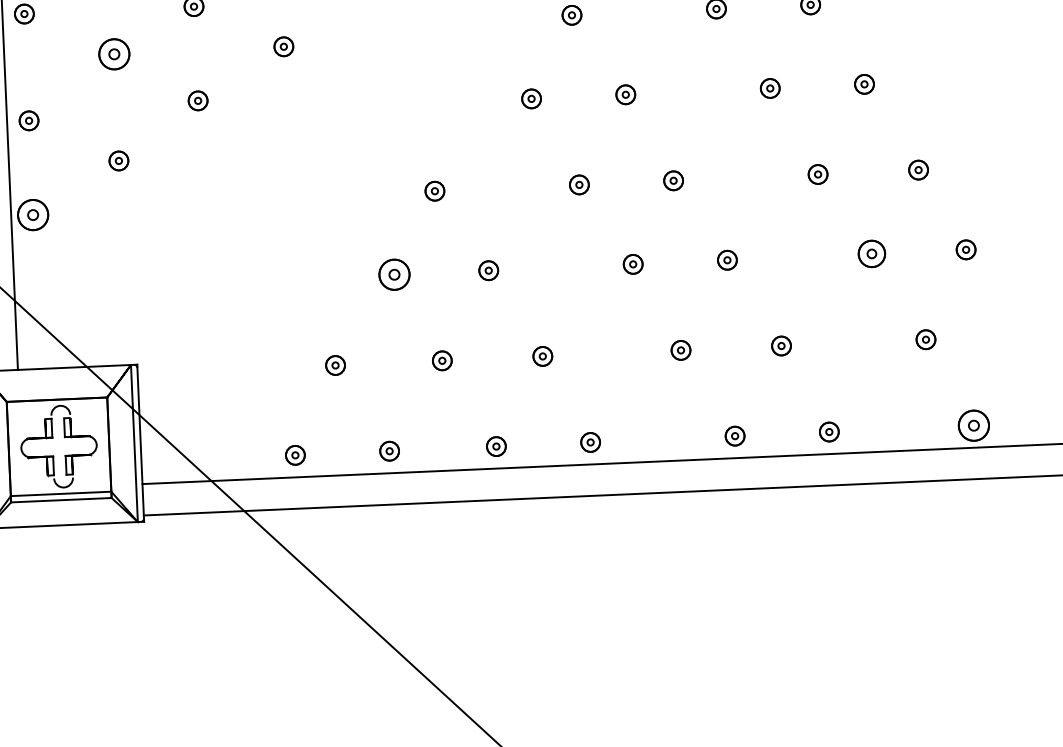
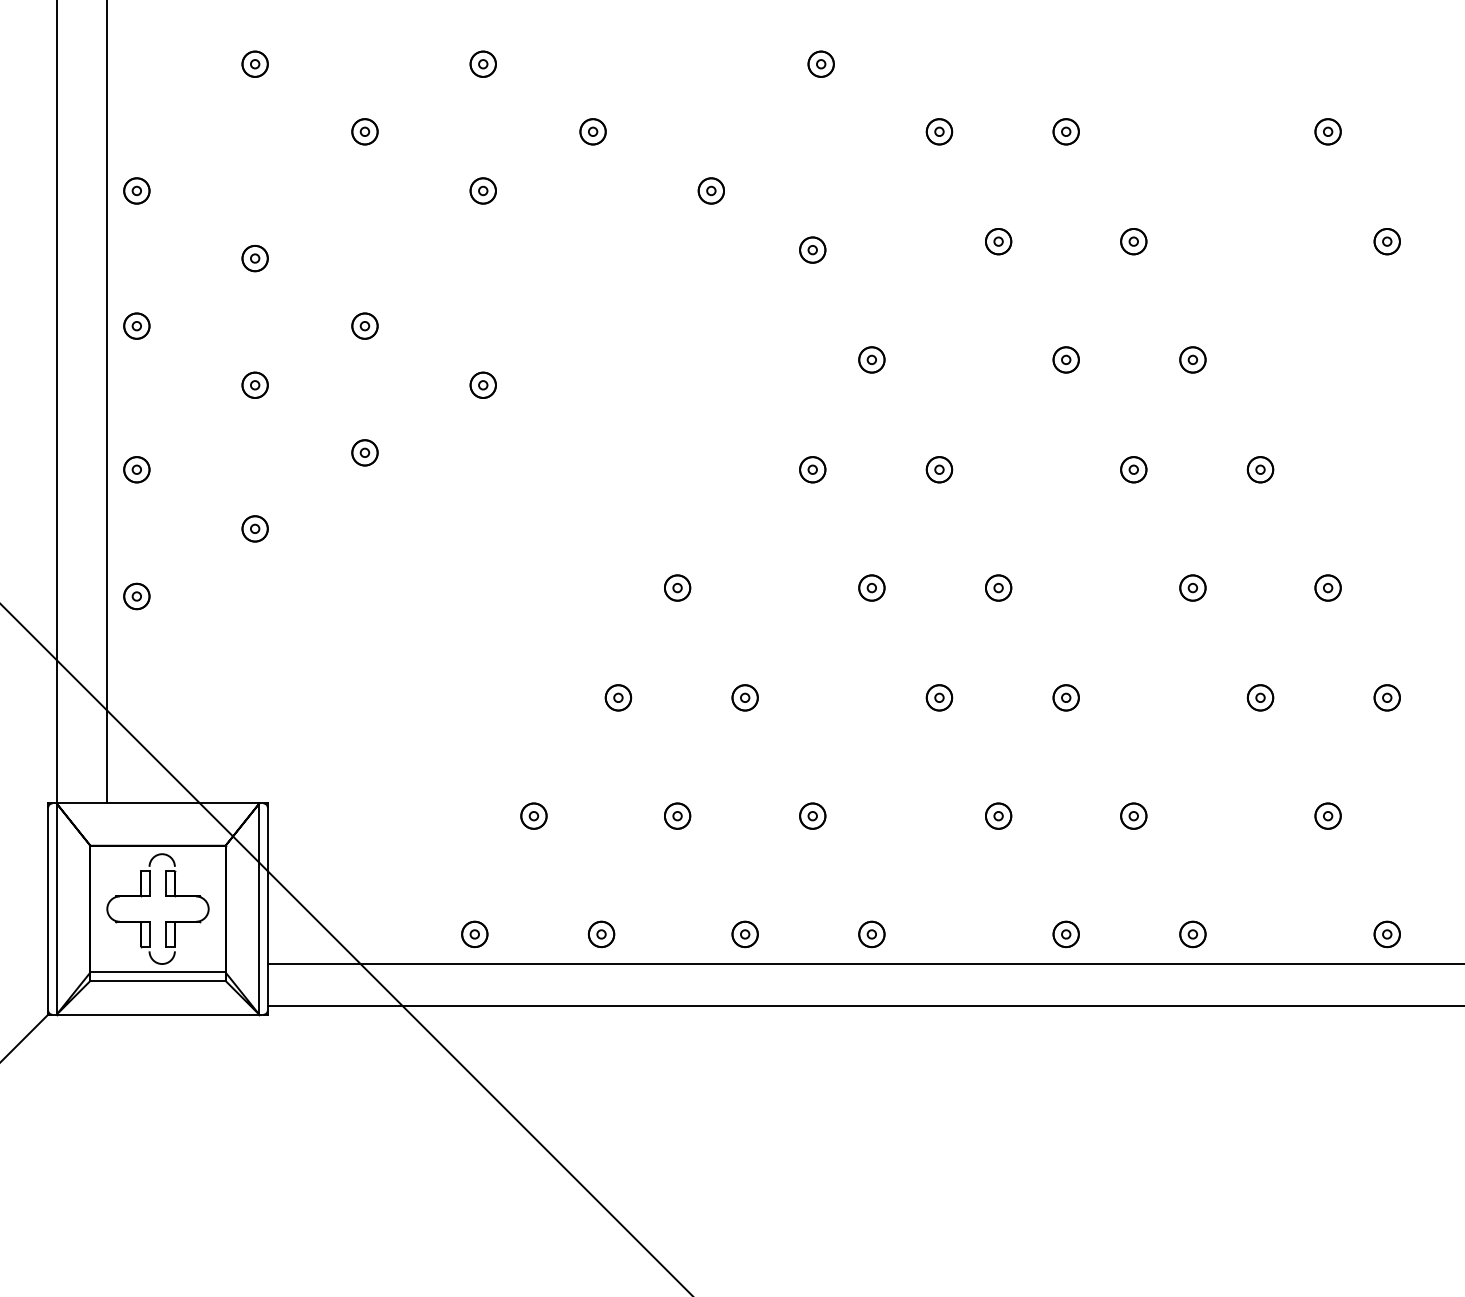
part: (113, 53) -> (254, 384), size x0.62
part: (32, 215) -> (136, 596), size x0.62
part: (871, 253) -> (1260, 697), size x0.71
part: (394, 274) -> (618, 697), size x0.62
part: (973, 425) -> (1386, 934), size x0.62

